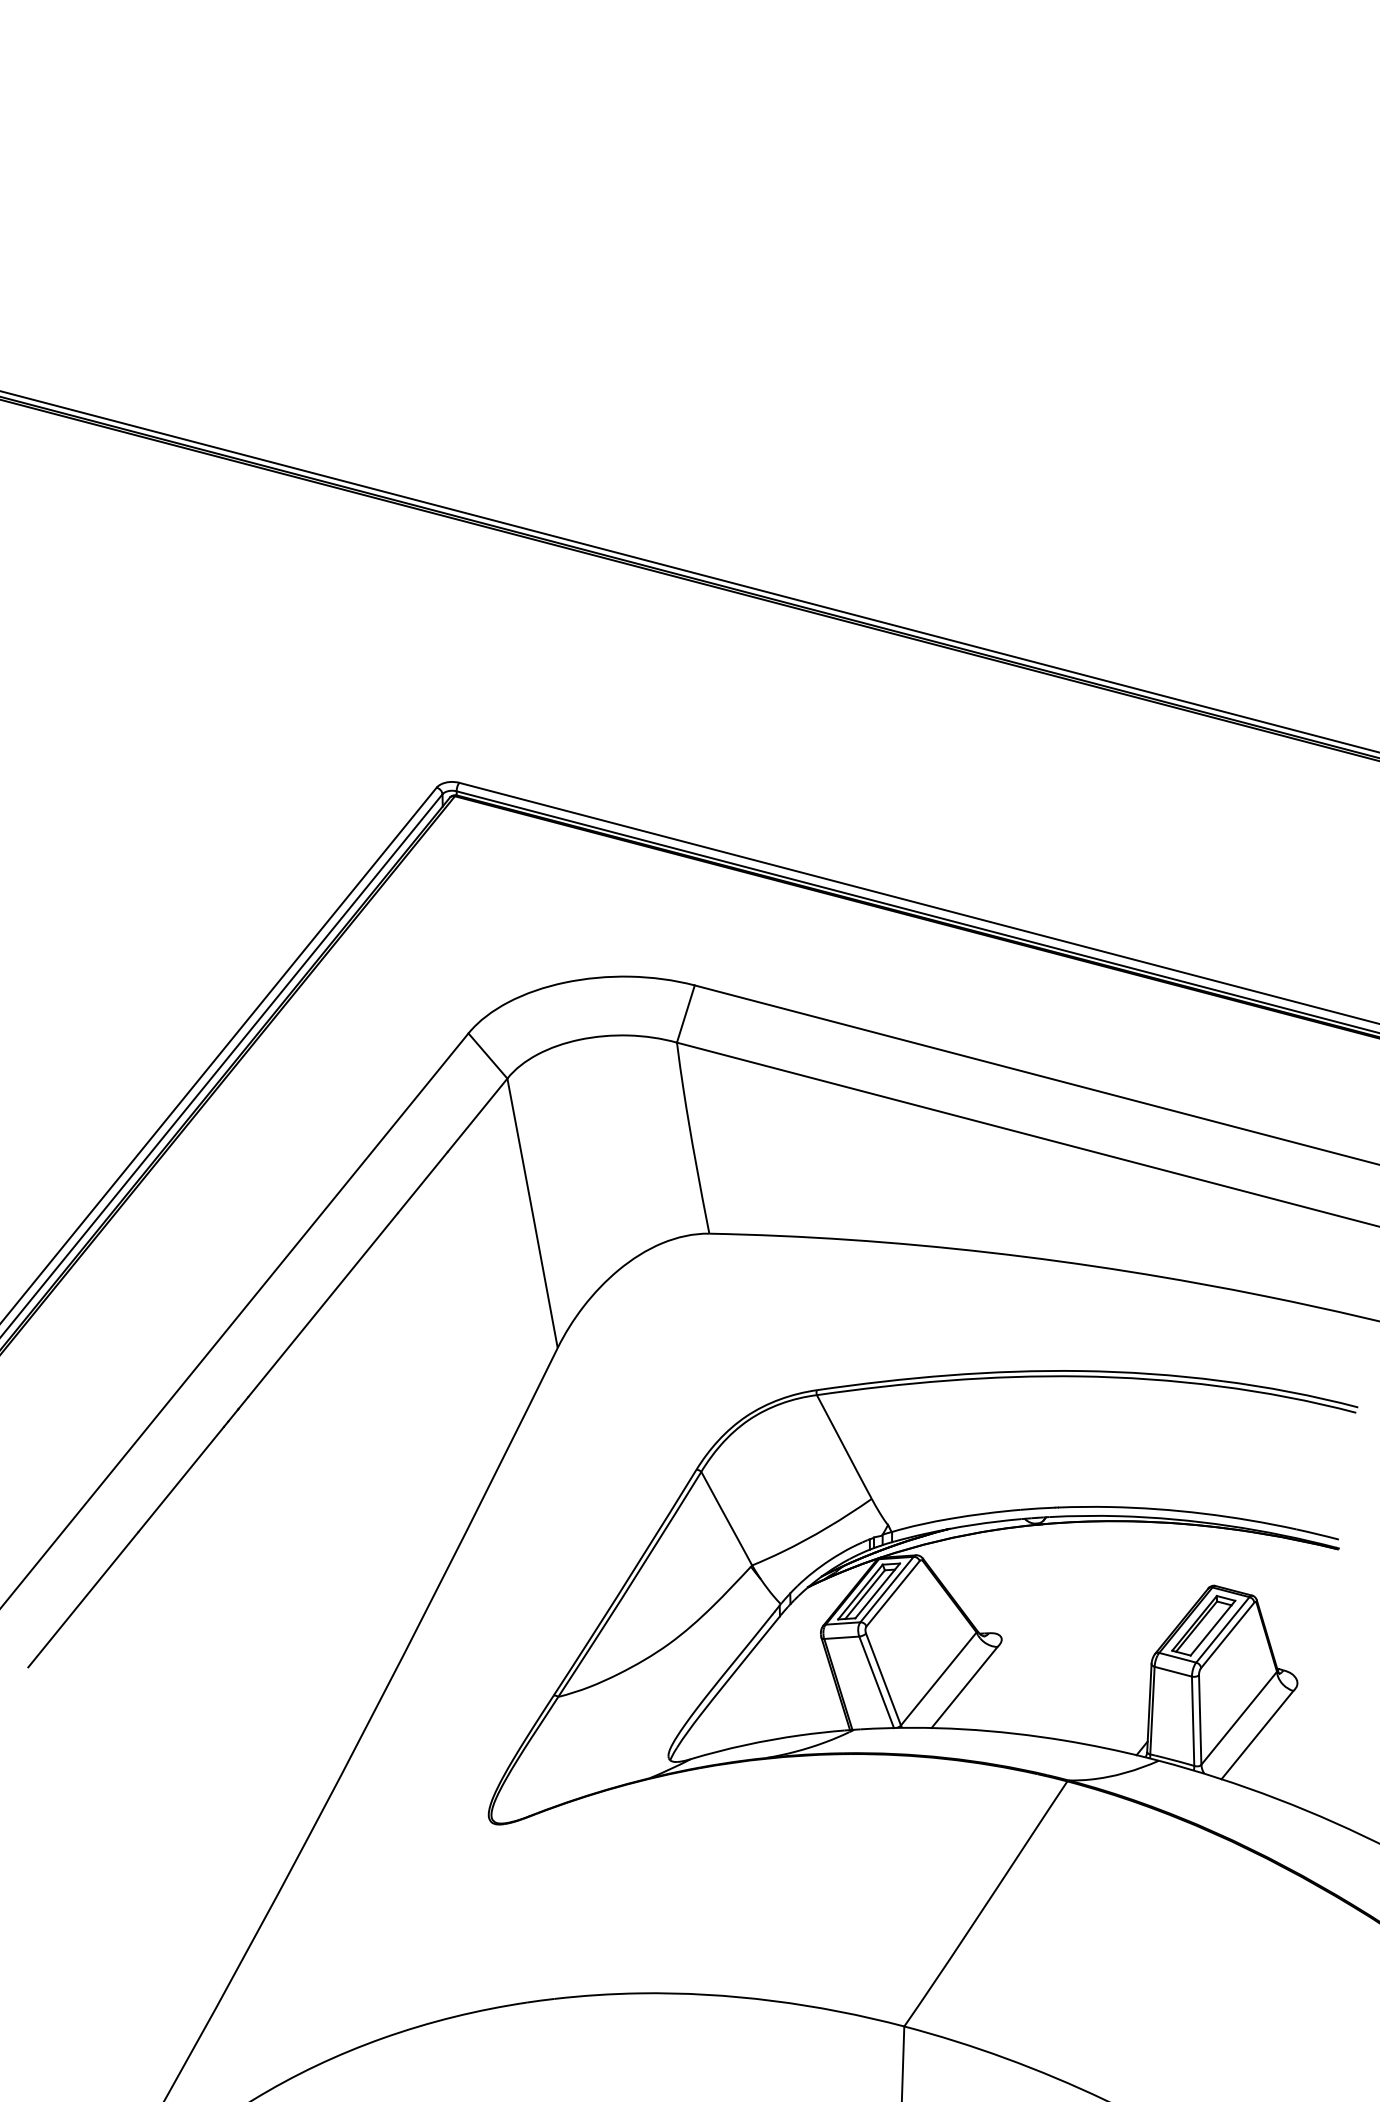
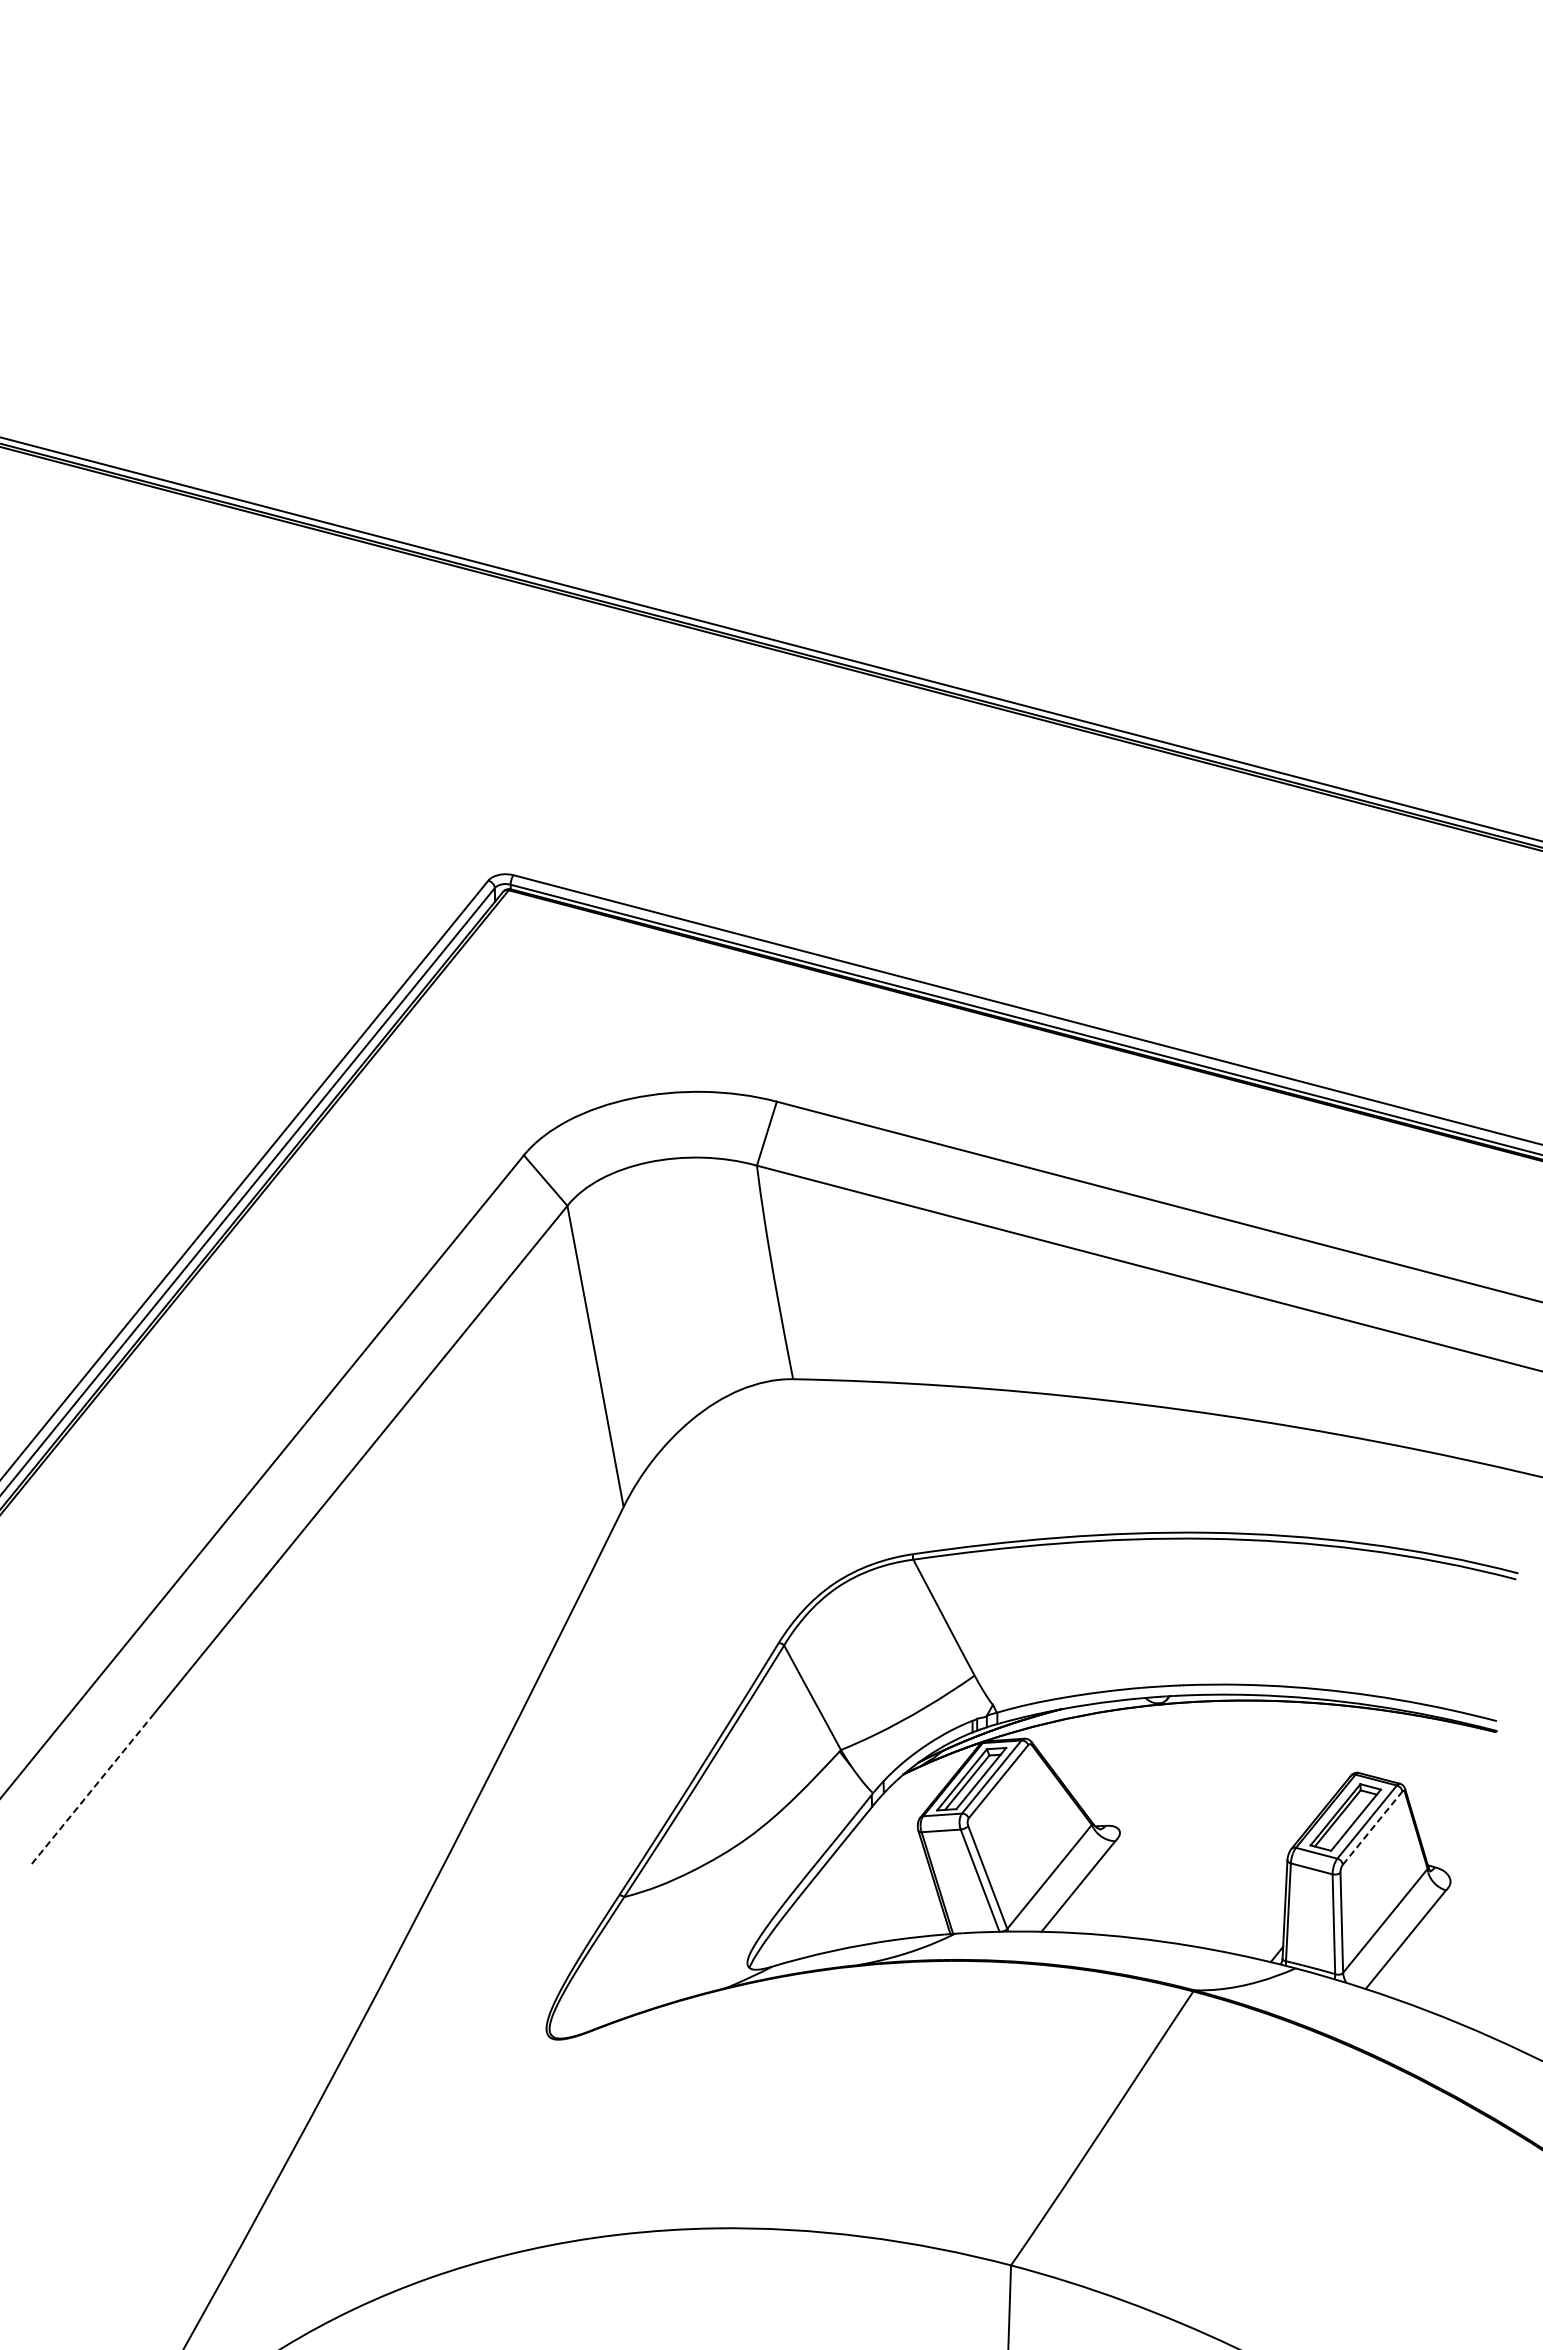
line: (83, 1598) -> (93, 1787), solid -> dashed
line: (1227, 1634) -> (1372, 1827), solid -> dashed

